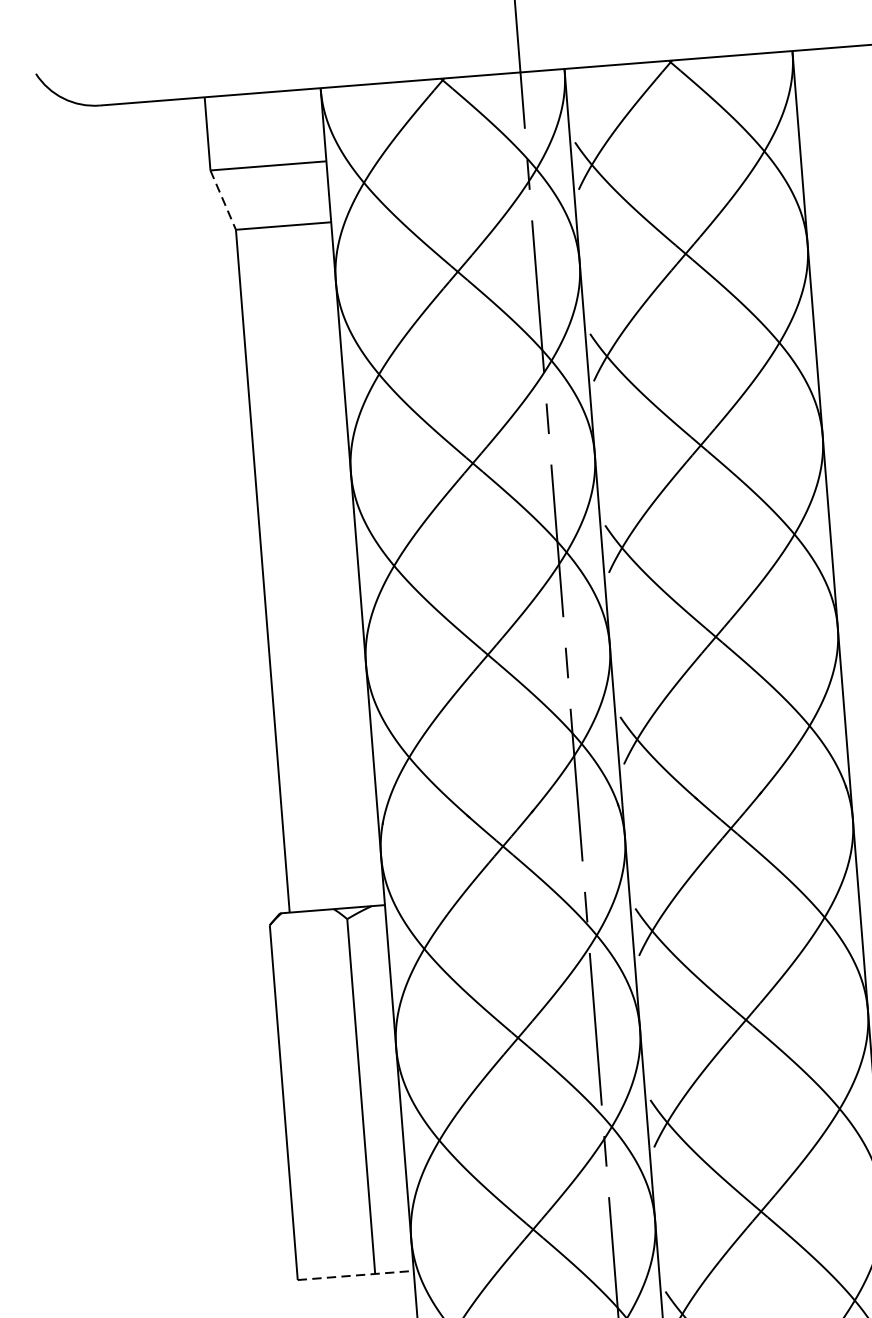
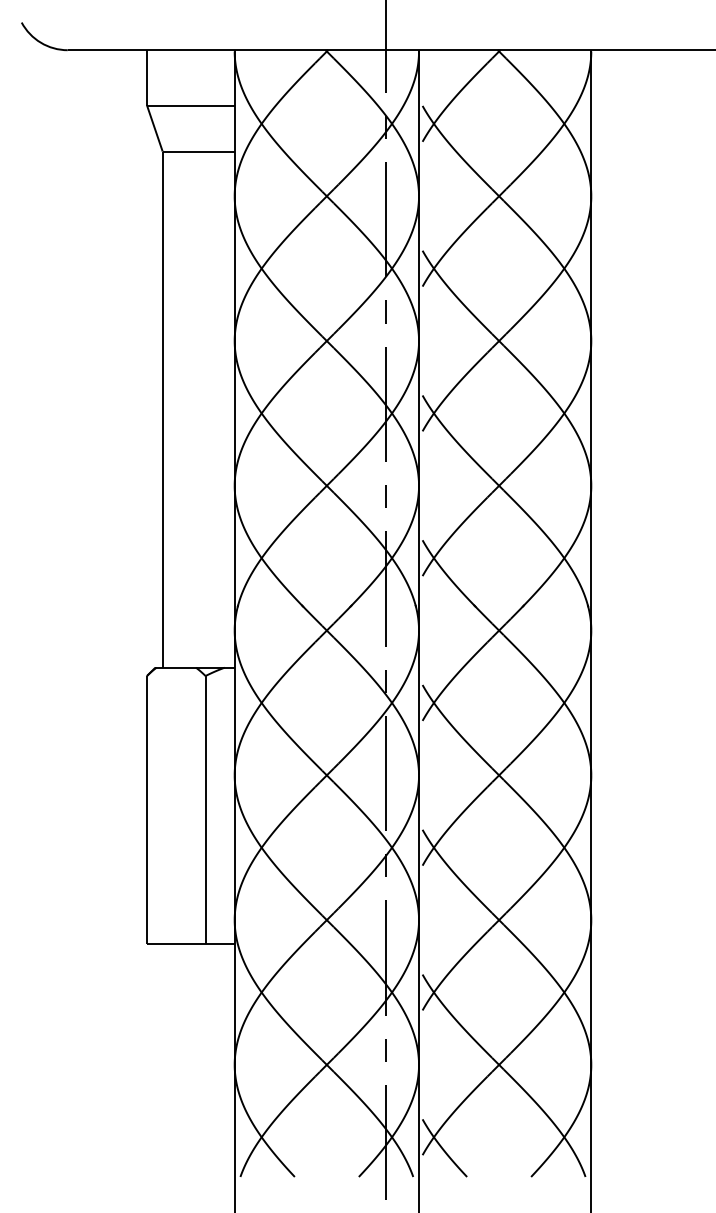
line: (224, 201) -> (155, 129), dashed -> solid
line: (355, 1275) -> (190, 944), dashed -> solid

